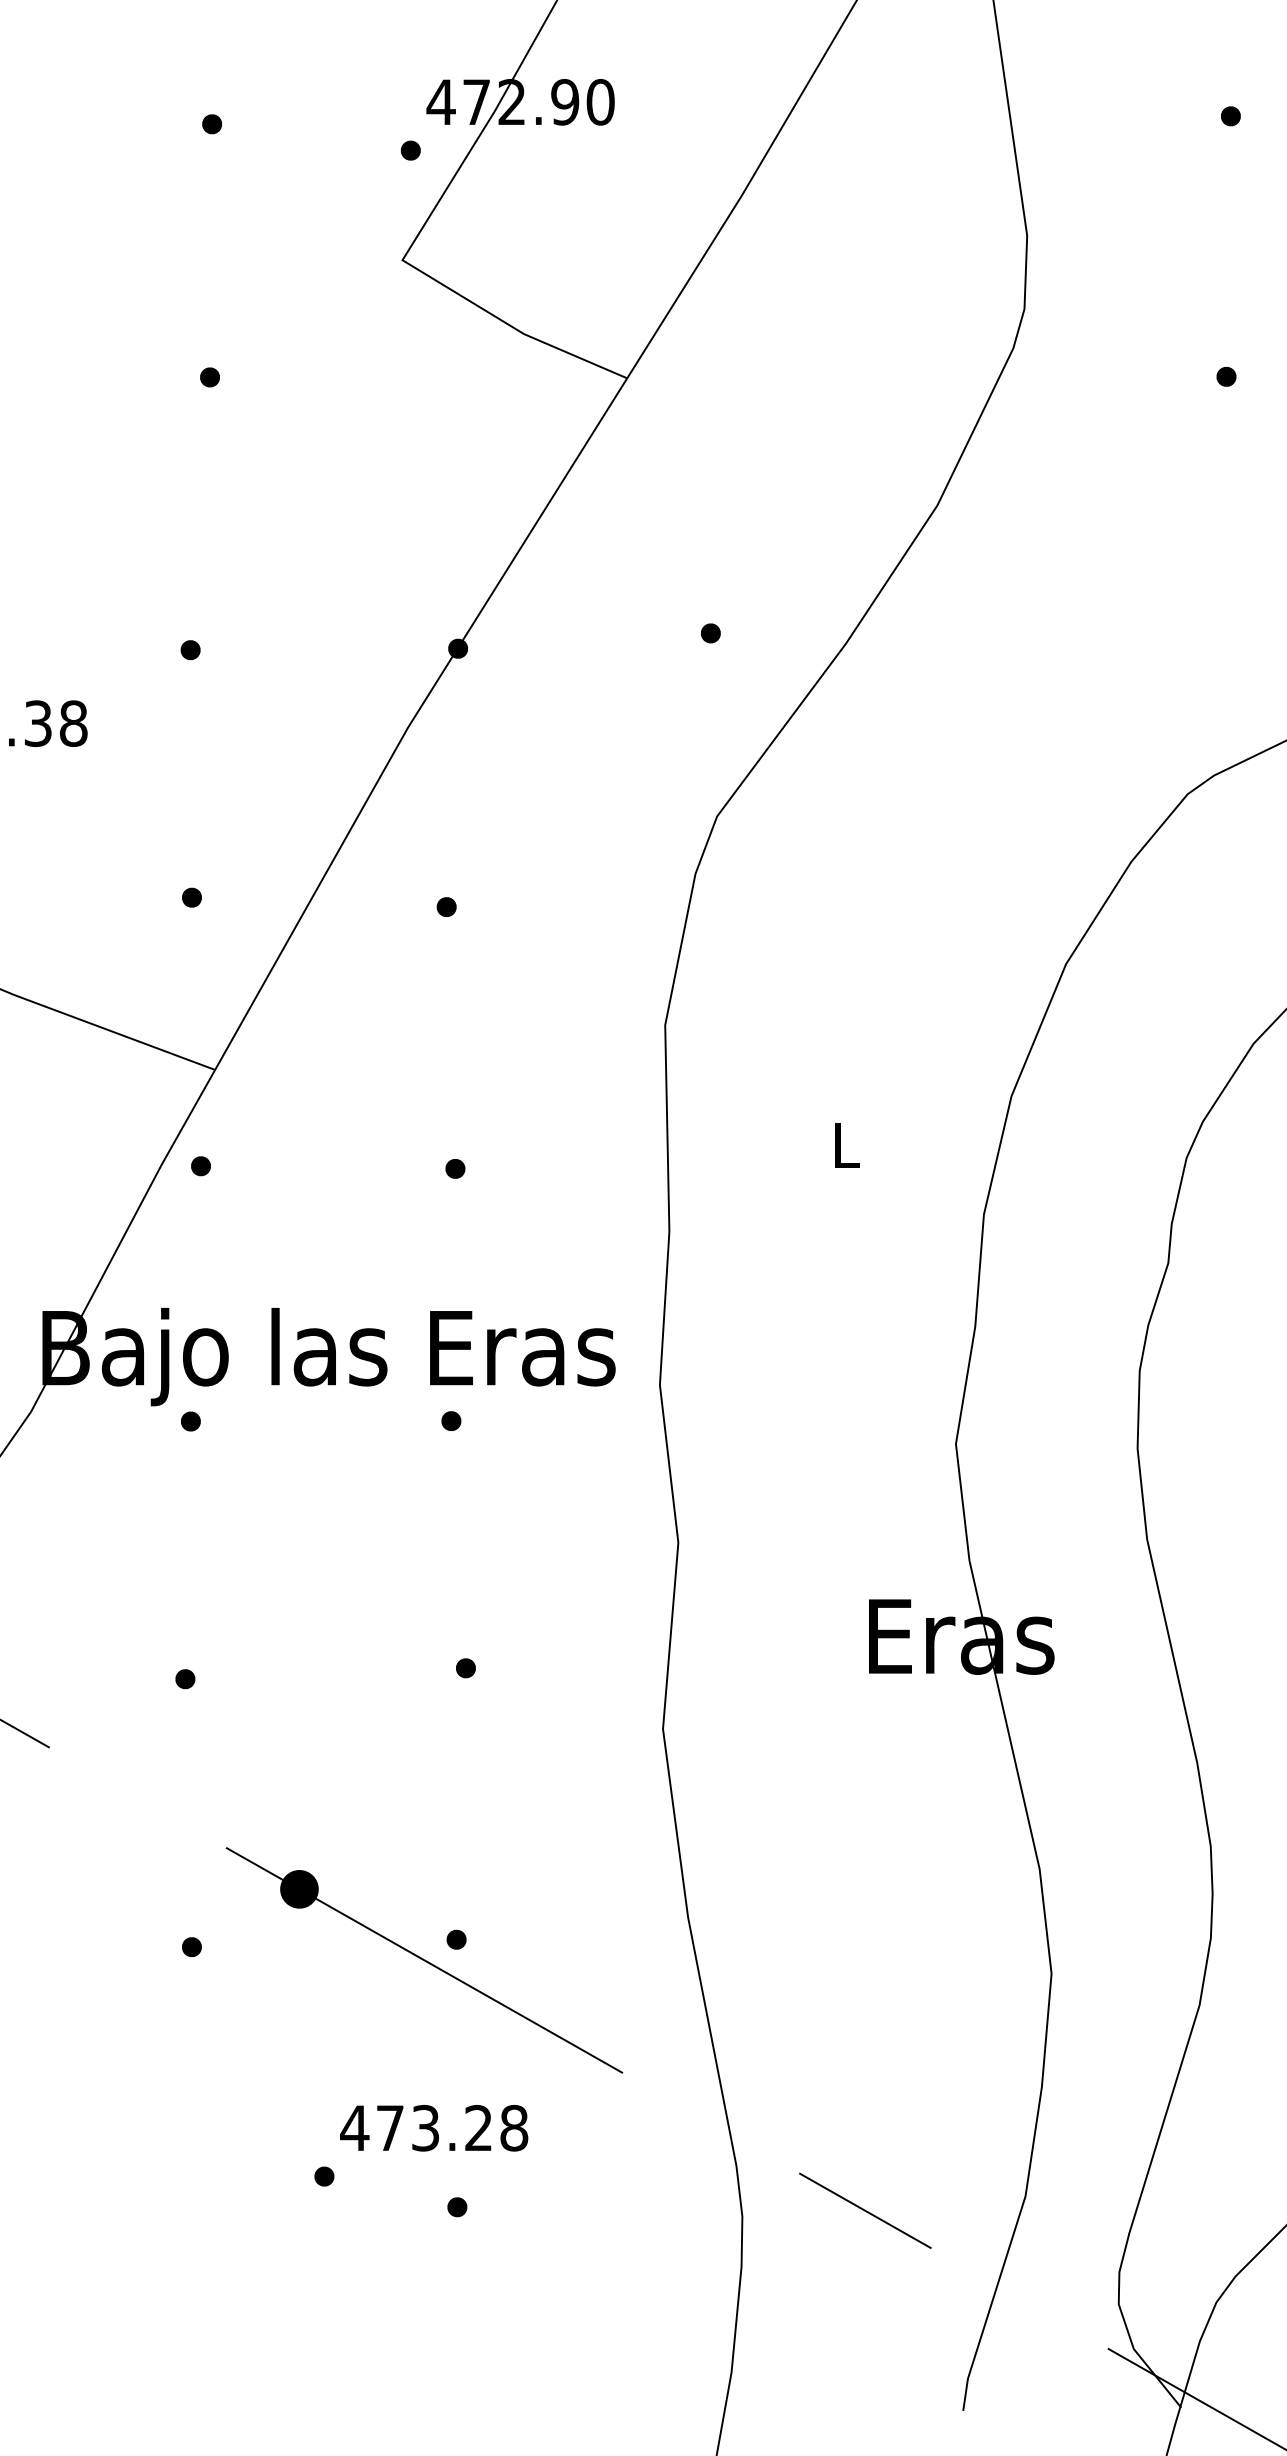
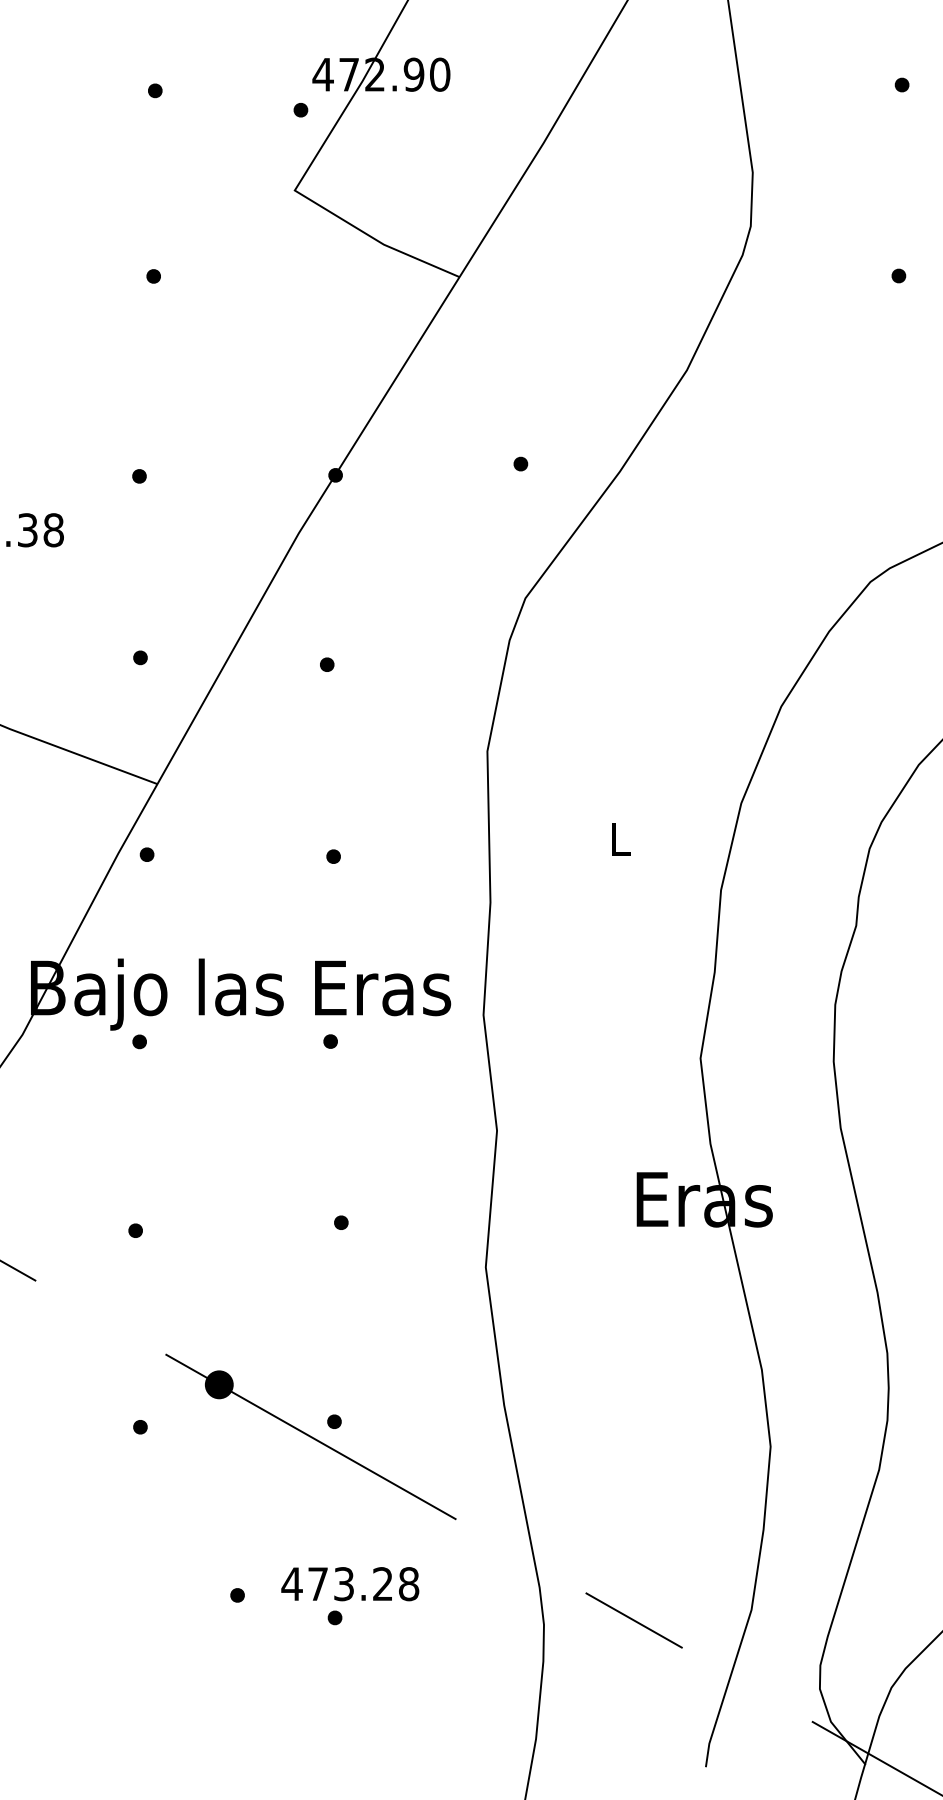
text: (434, 2127) -> (350, 1583), moved

